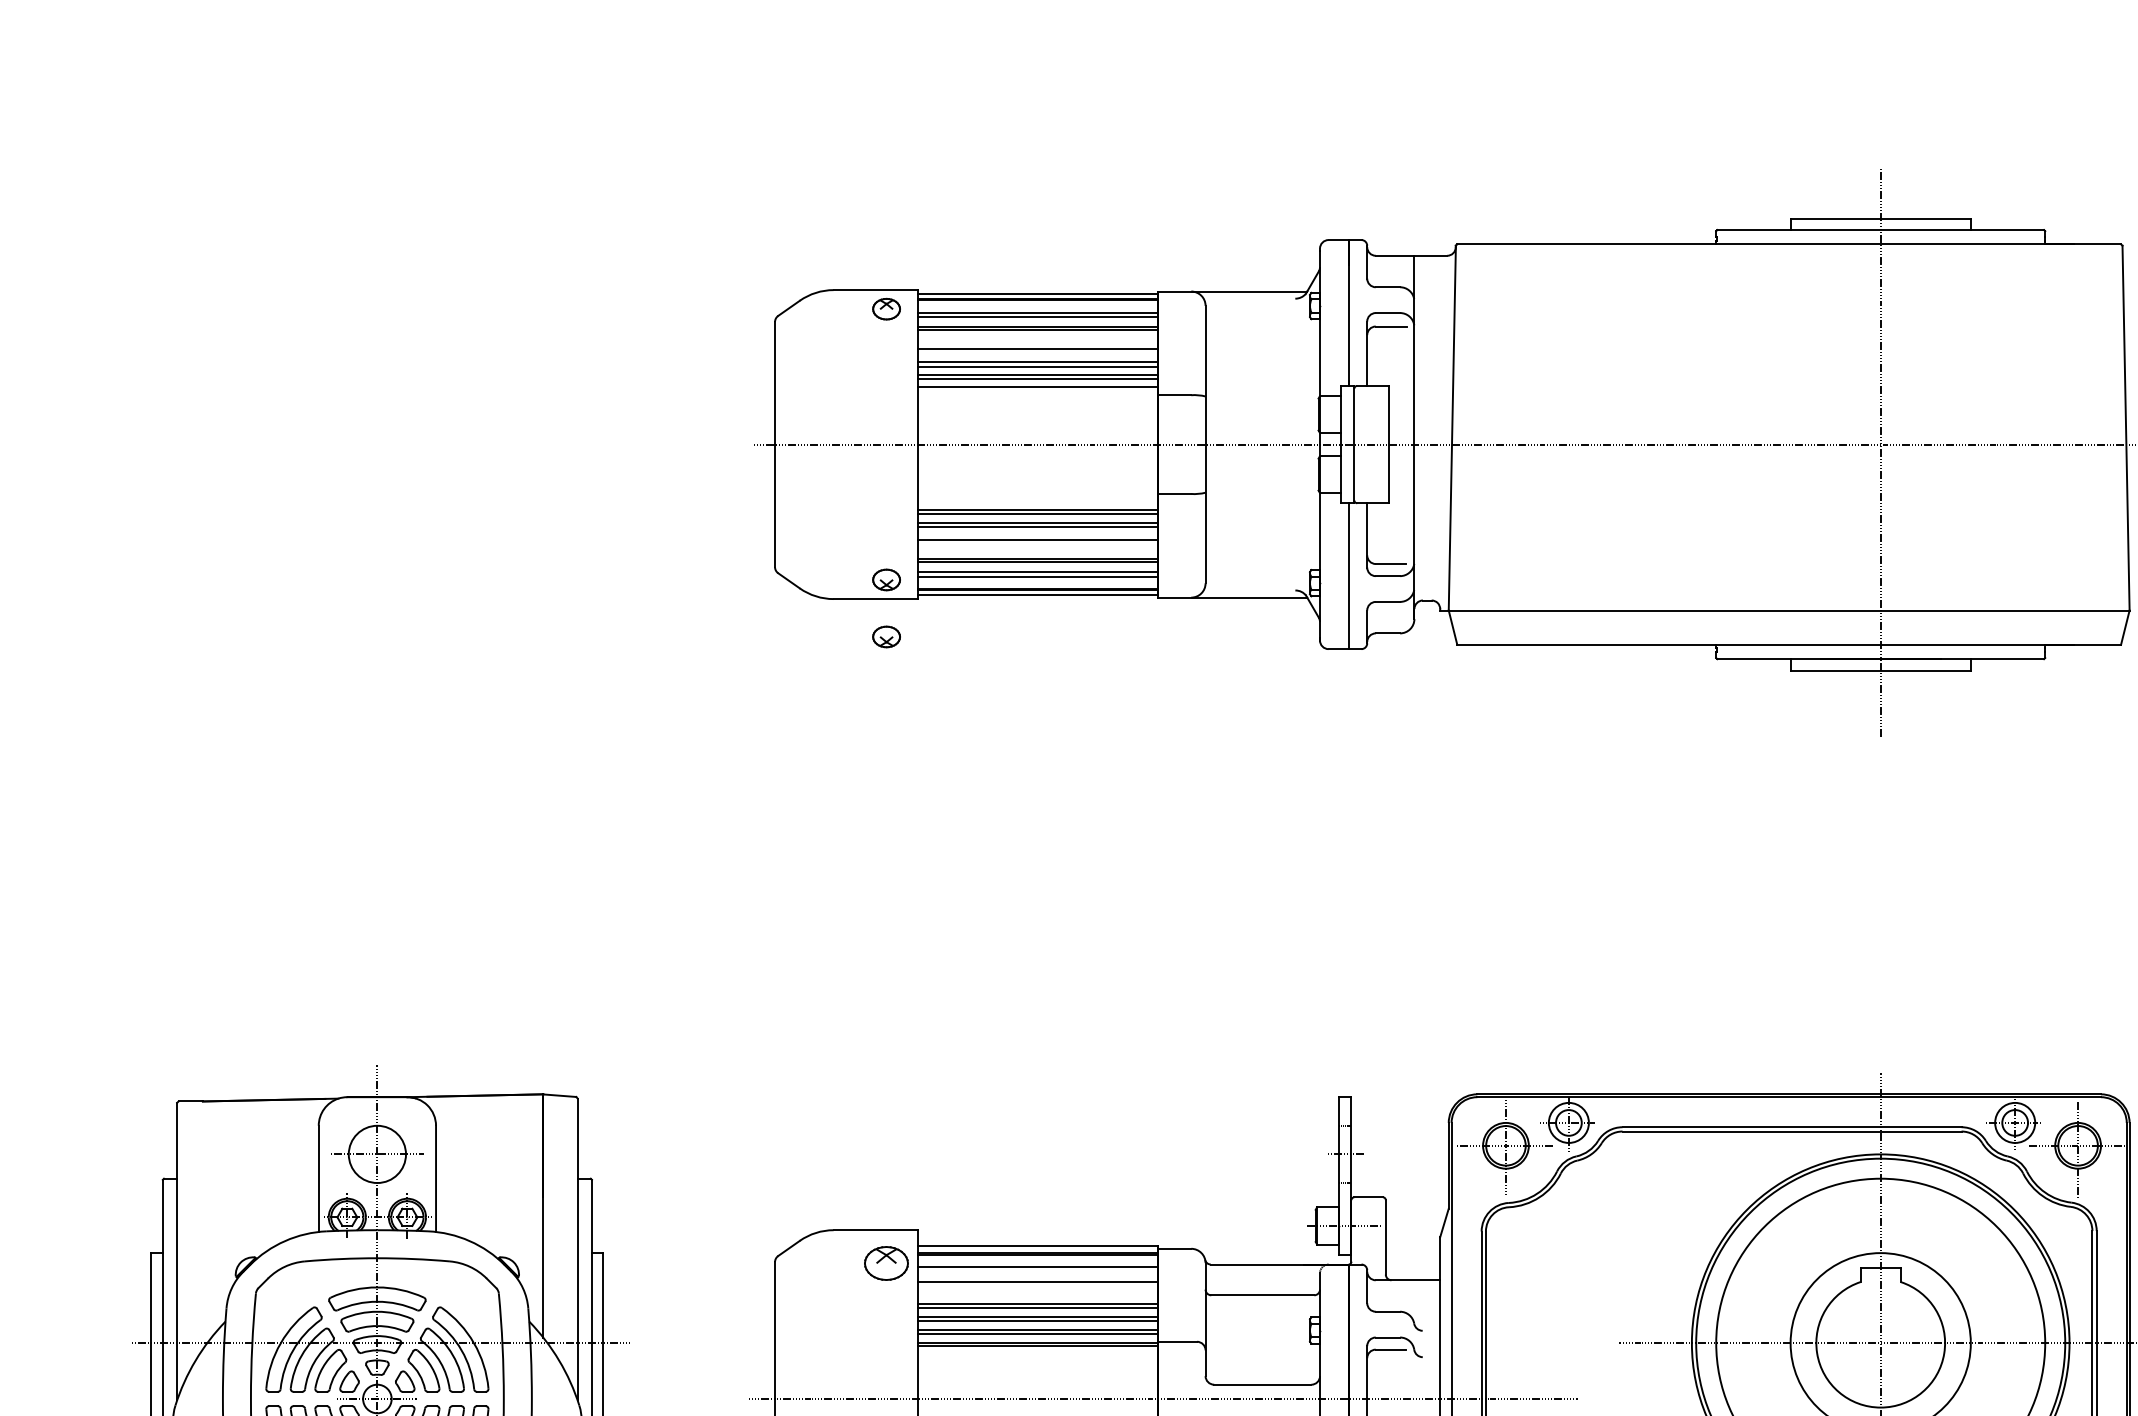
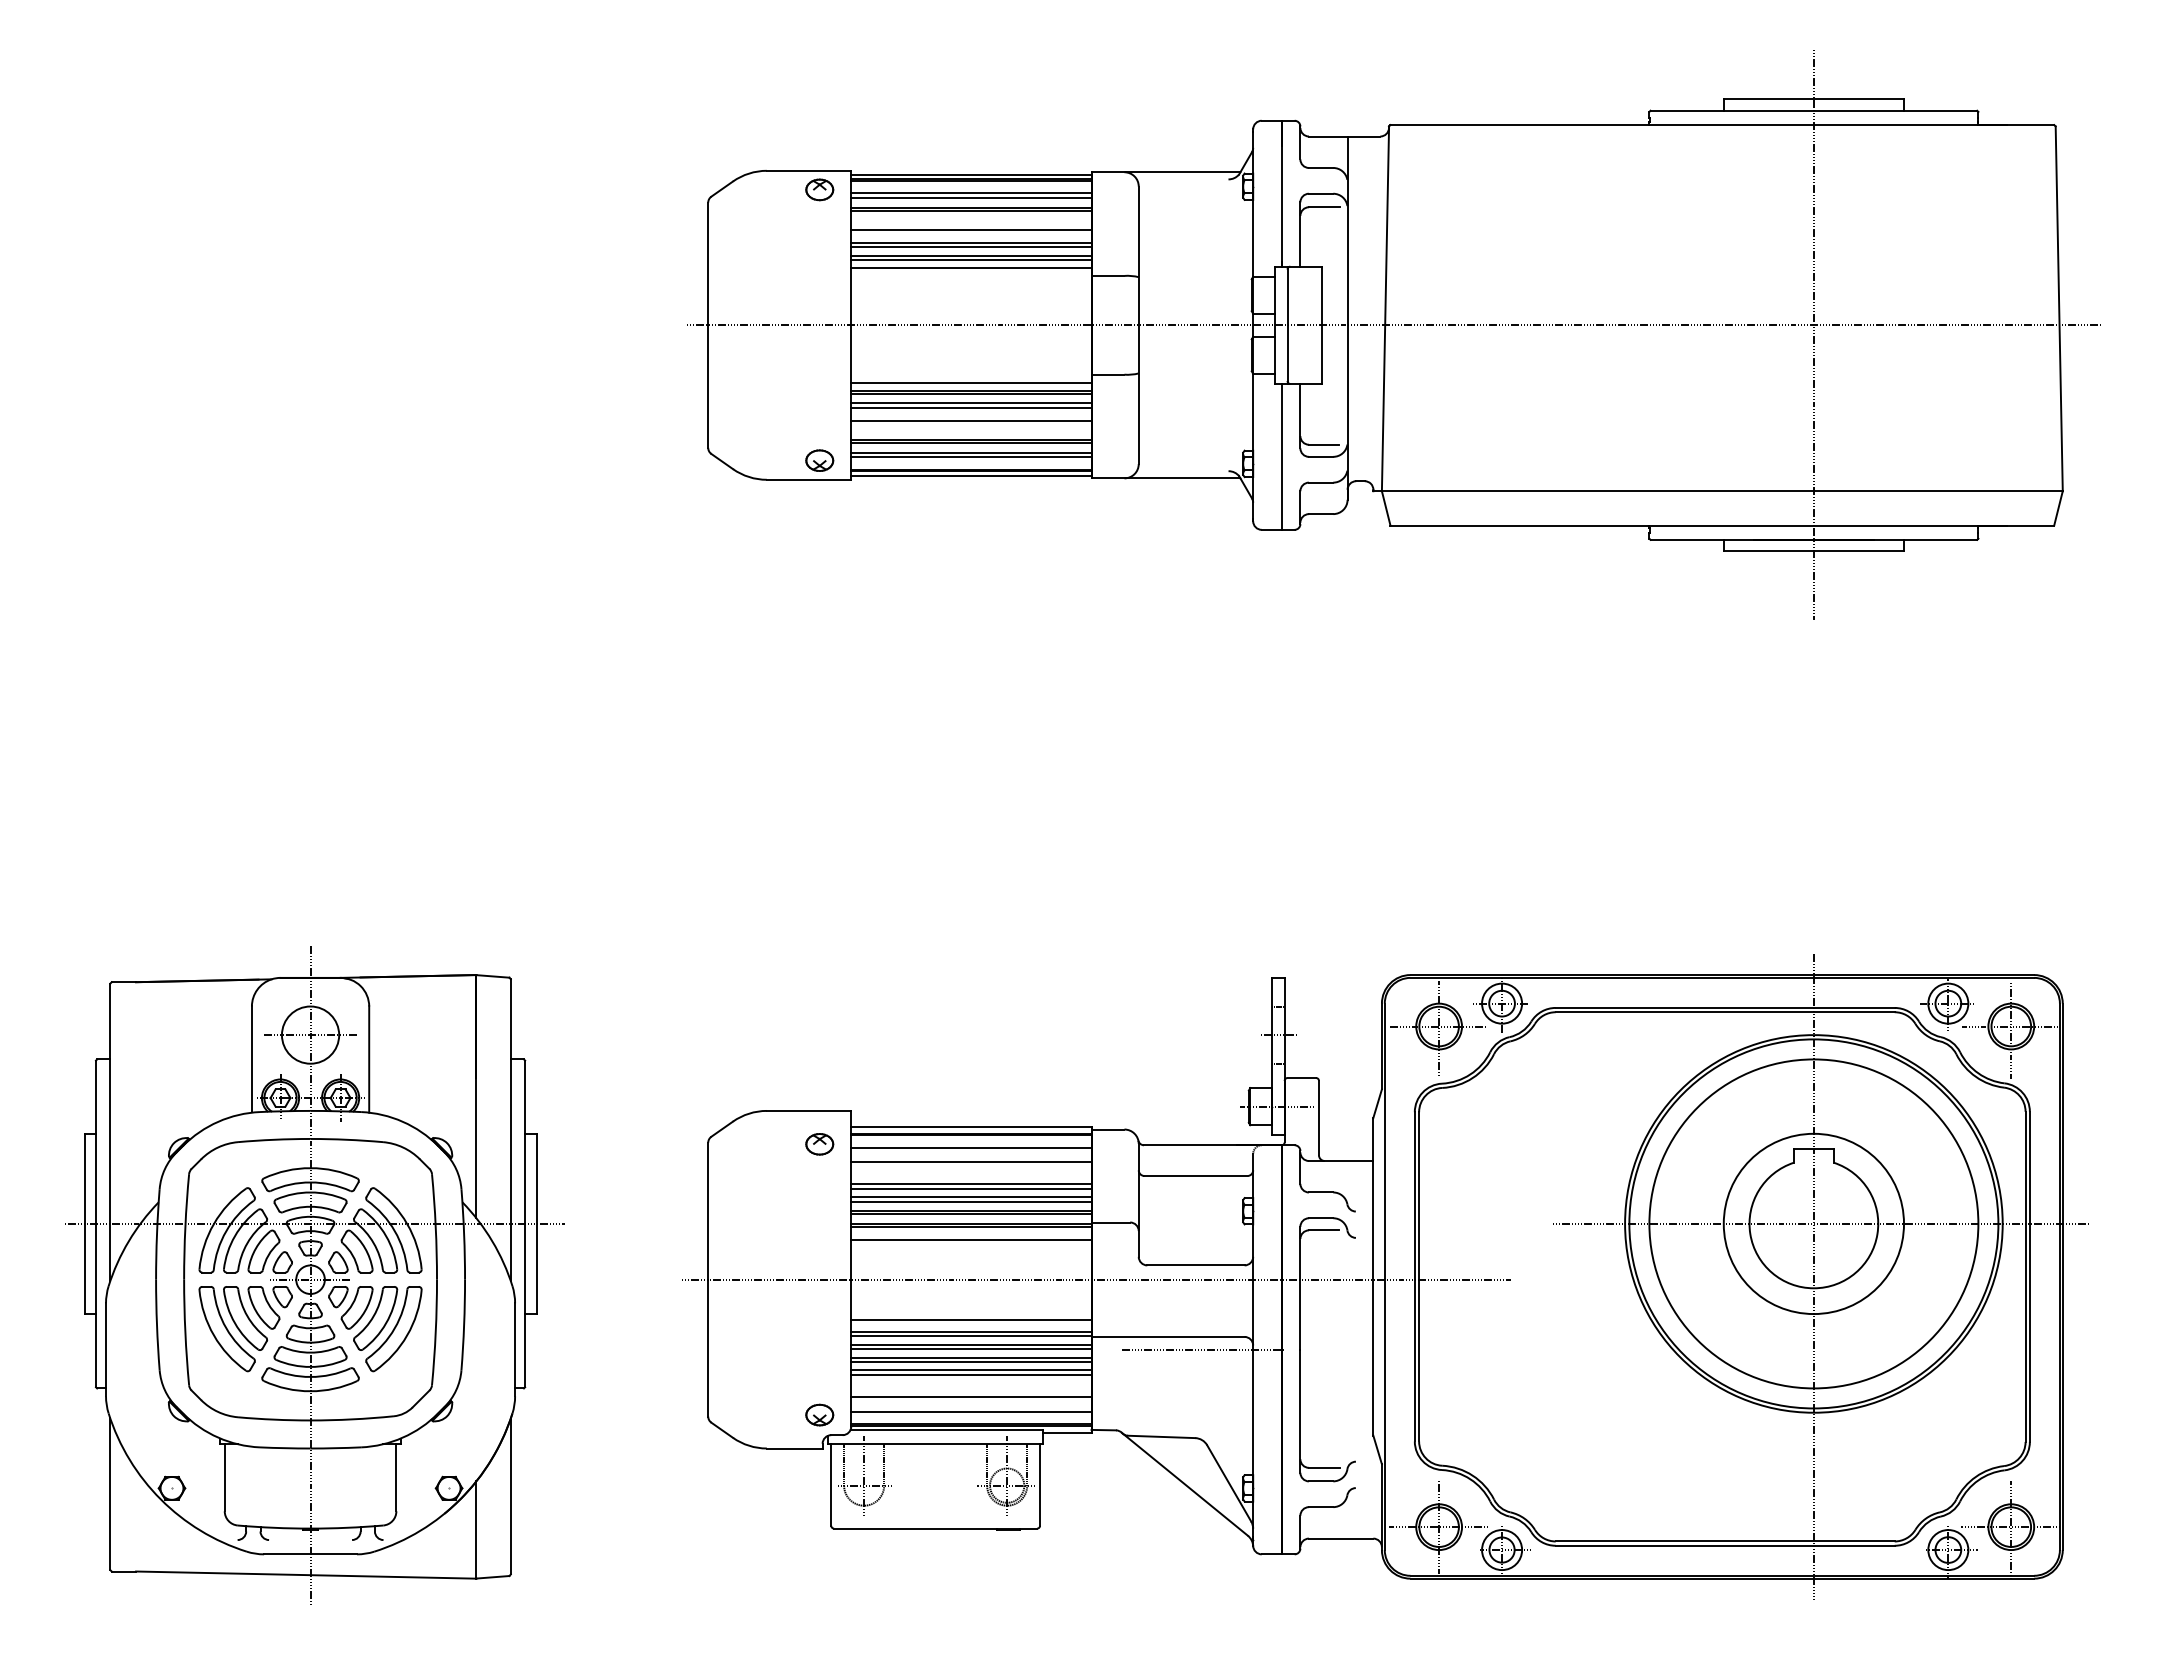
line: (1038, 501) -> (971, 382), added
part: (886, 636) -> (819, 517), removed
part: (886, 1263) -> (819, 1144), size x0.62
line: (1038, 1358) -> (971, 1239), added

